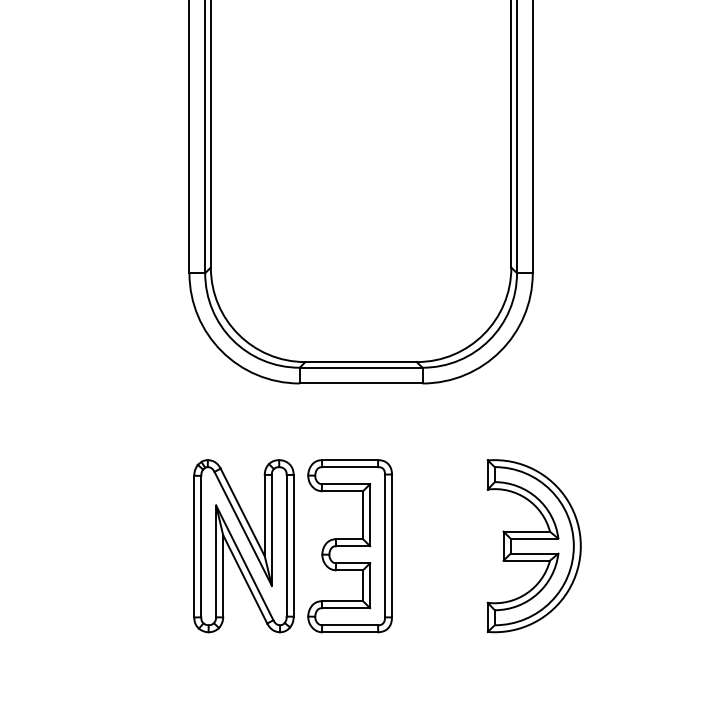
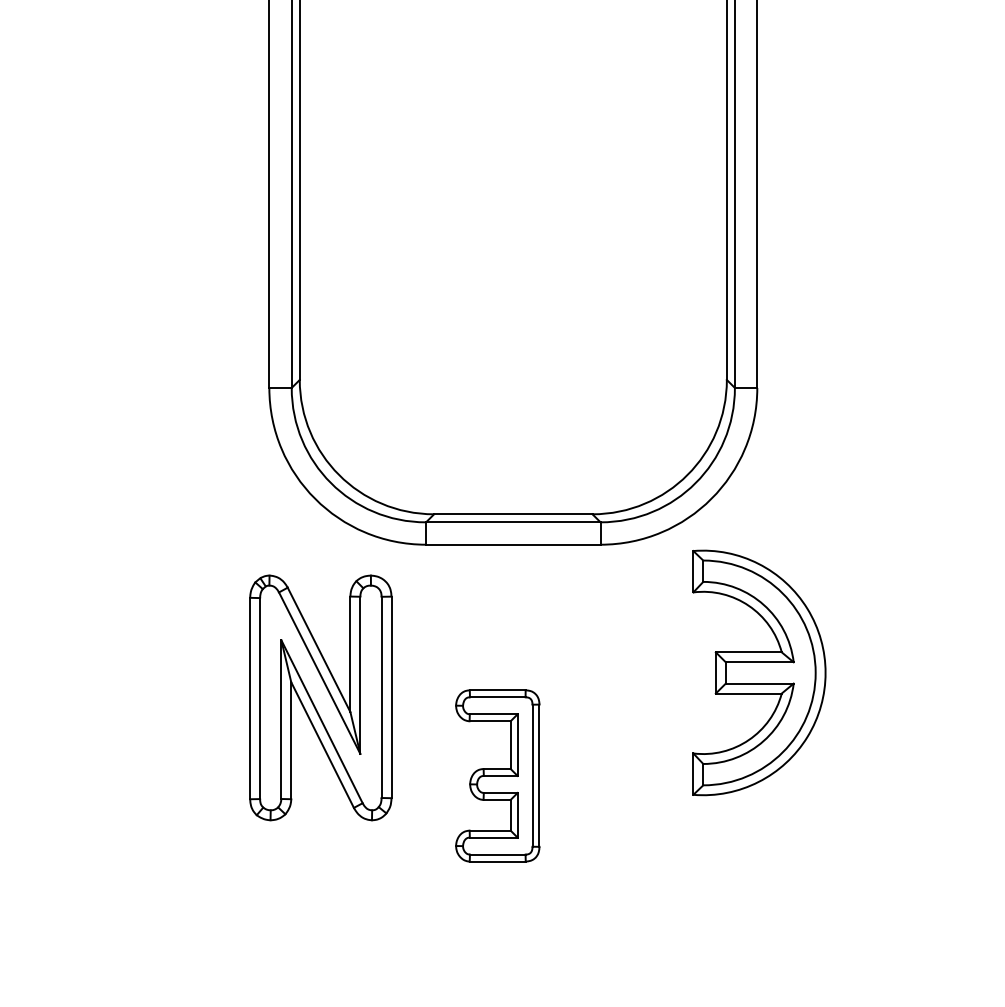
part: (243, 545) -> (320, 697), moved
part: (349, 545) -> (497, 775), size x0.7
part: (534, 545) -> (759, 672), moved

